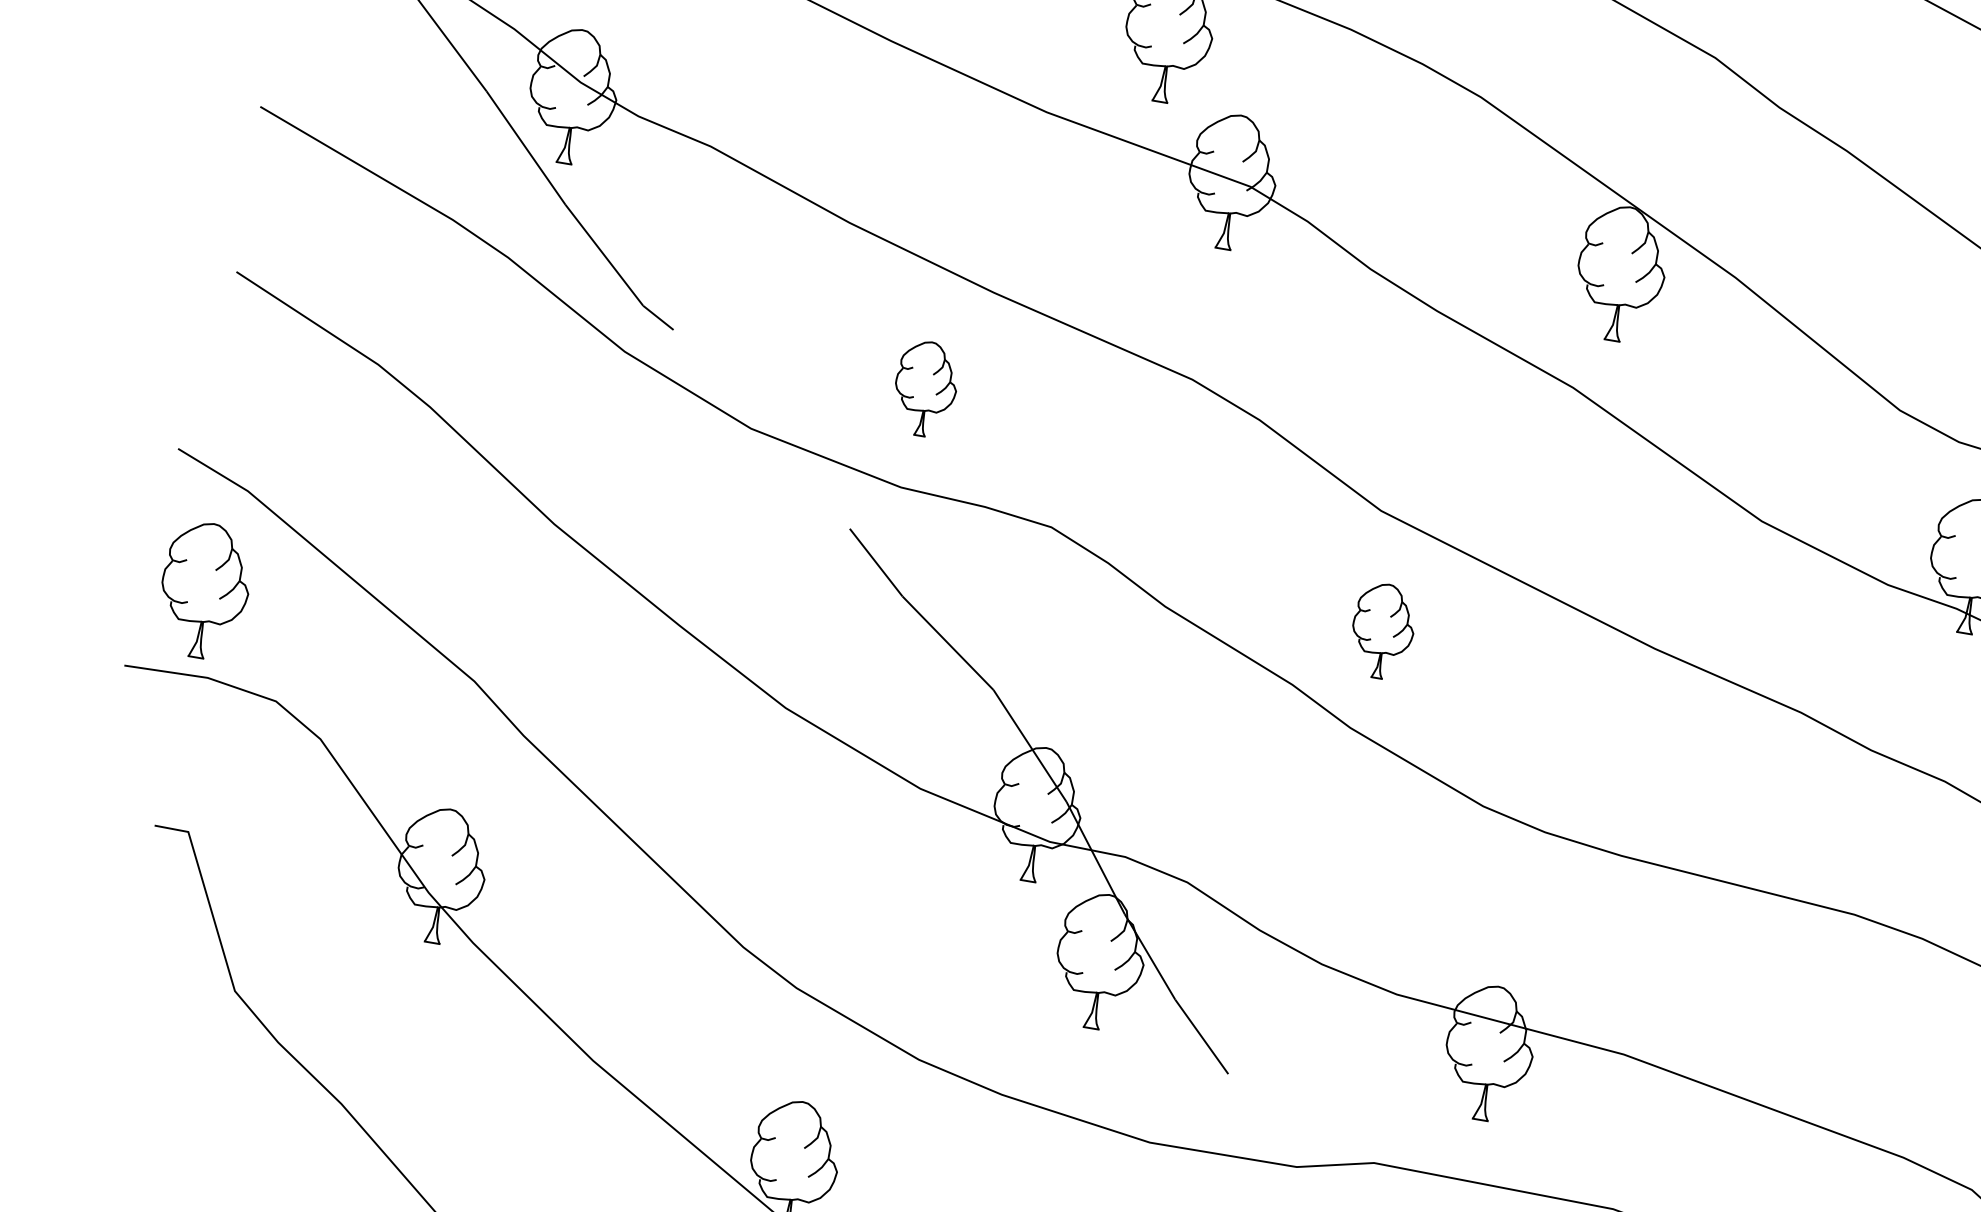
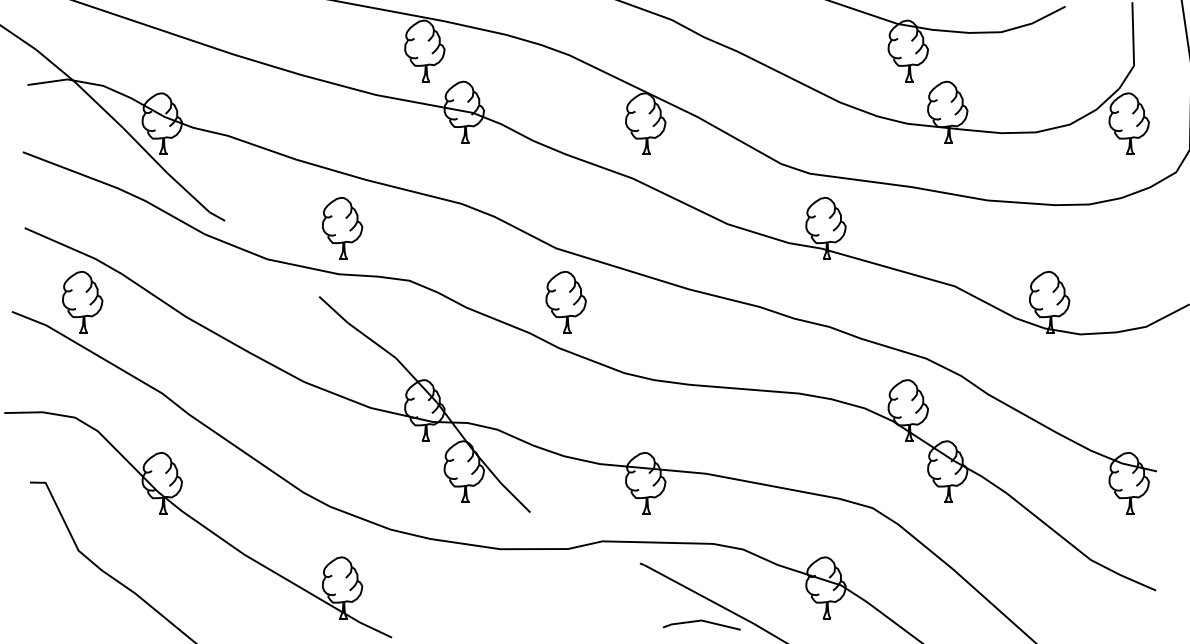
part: (925, 387) -> (342, 227), size x1.43
part: (204, 590) -> (82, 302), moved
part: (1381, 629) -> (565, 301), size x1.43

